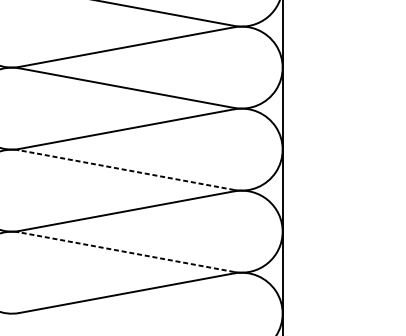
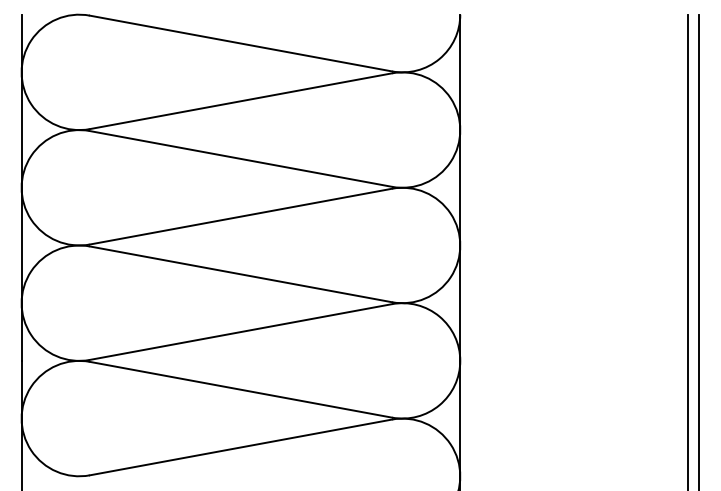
line: (126, 170) -> (240, 274), dashed -> solid
line: (126, 252) -> (240, 389), dashed -> solid

